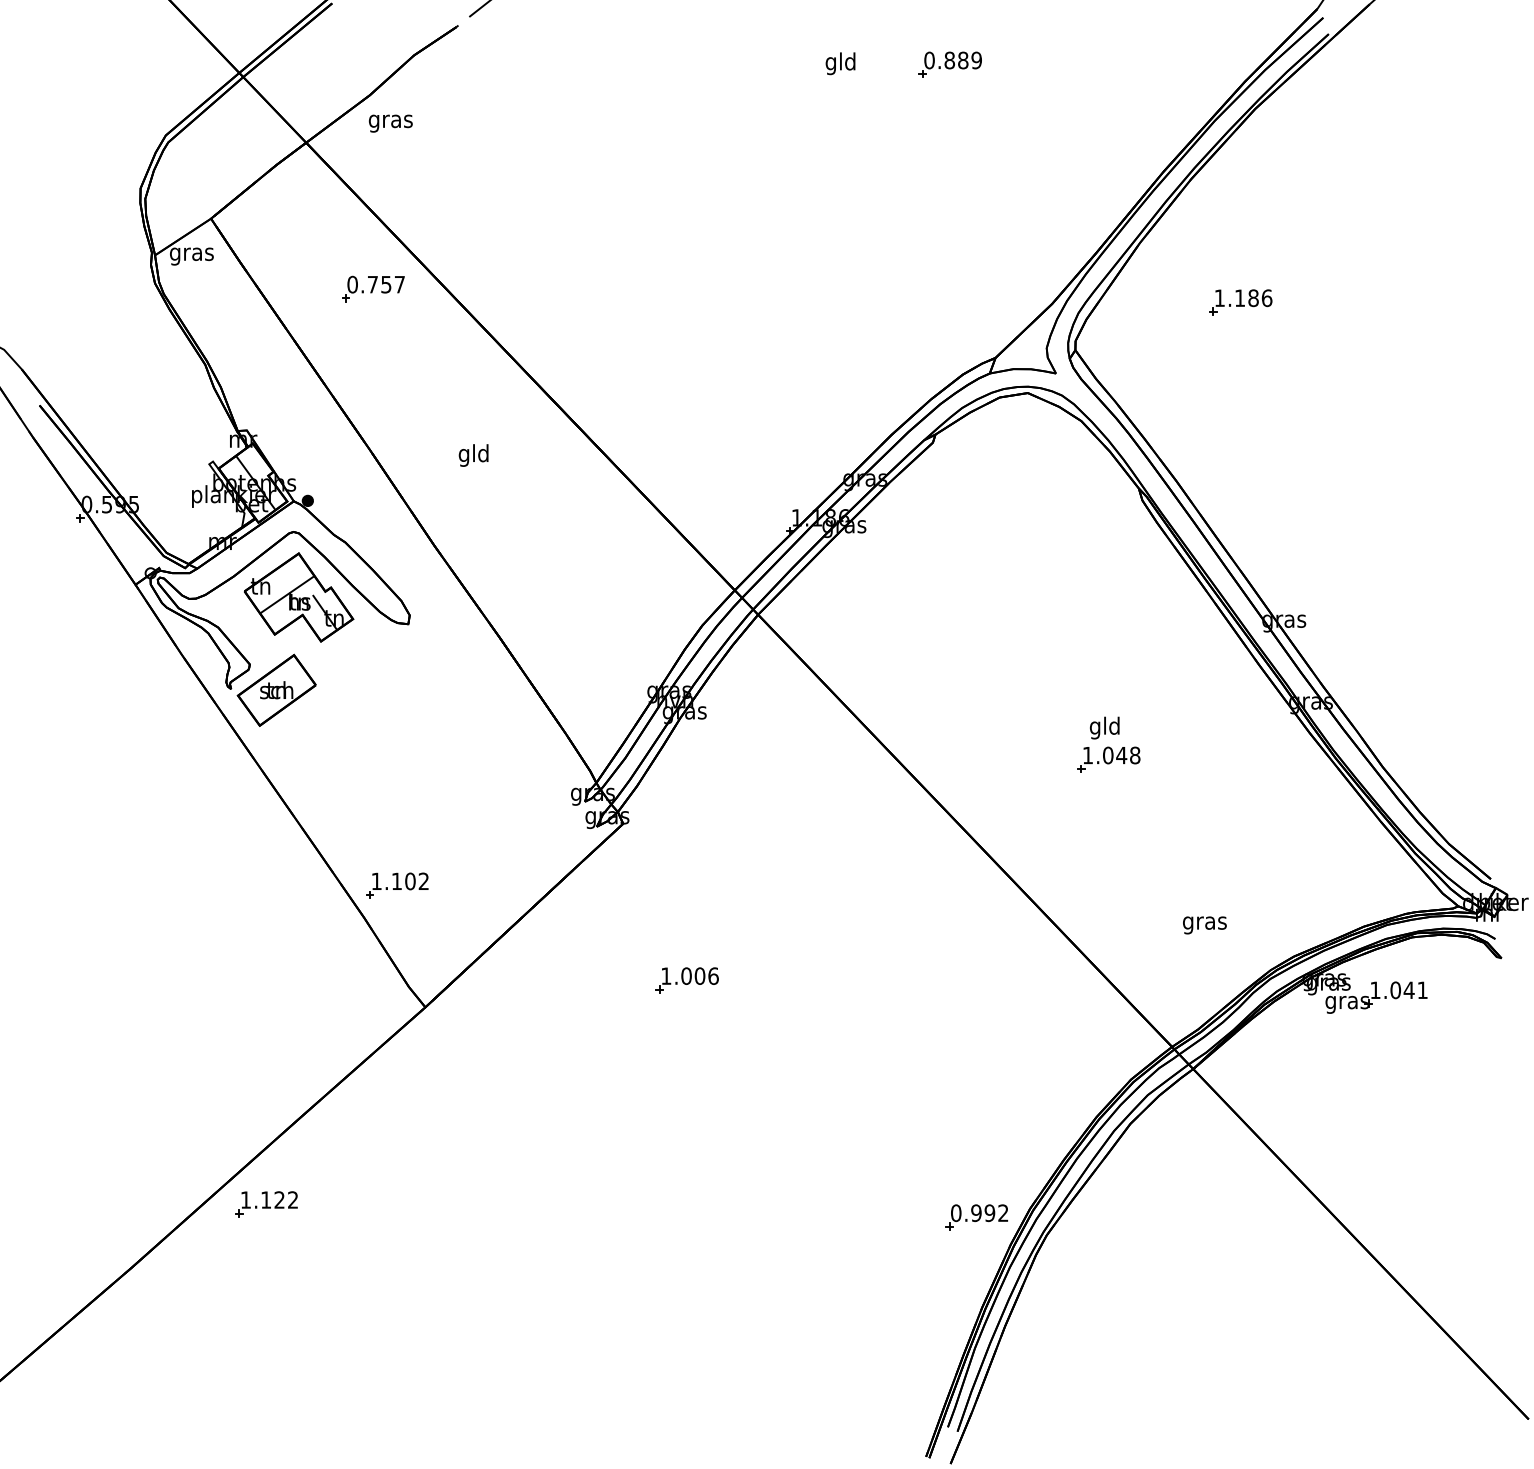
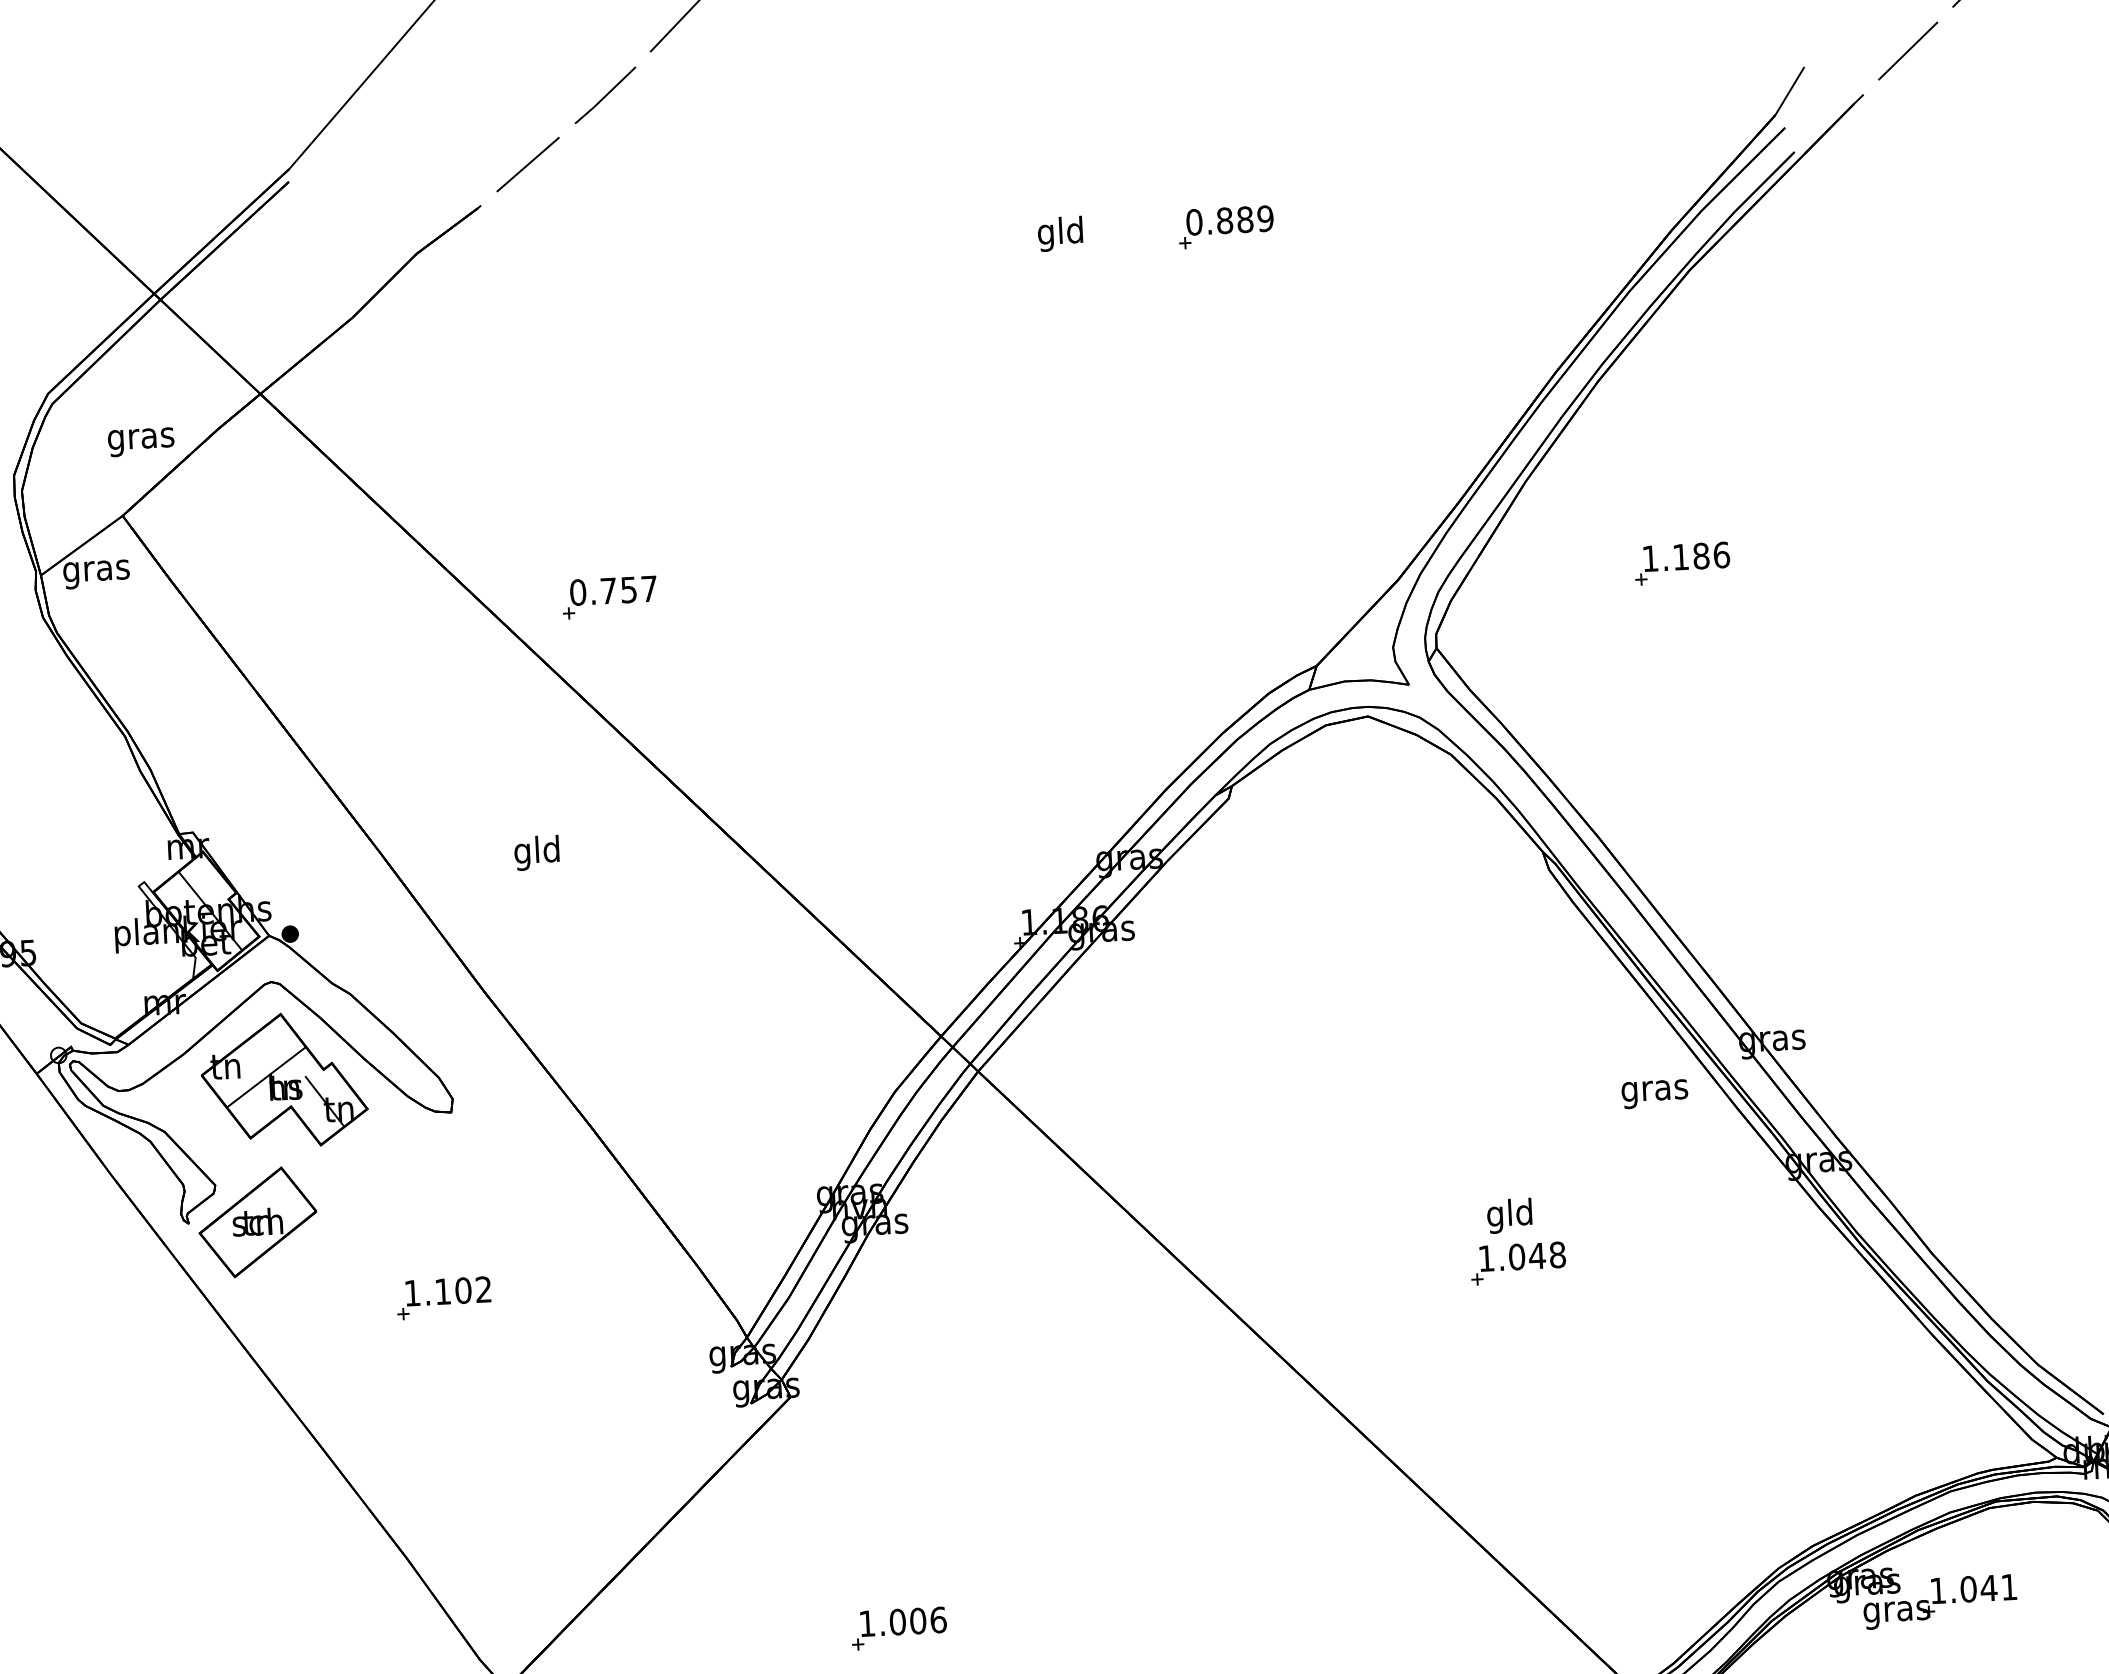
text: (390, 123) -> (140, 442), moved
part: (373, 288) -> (609, 596), moved
part: (397, 885) -> (444, 1297), moved
text: (1204, 925) -> (1654, 1094), moved

